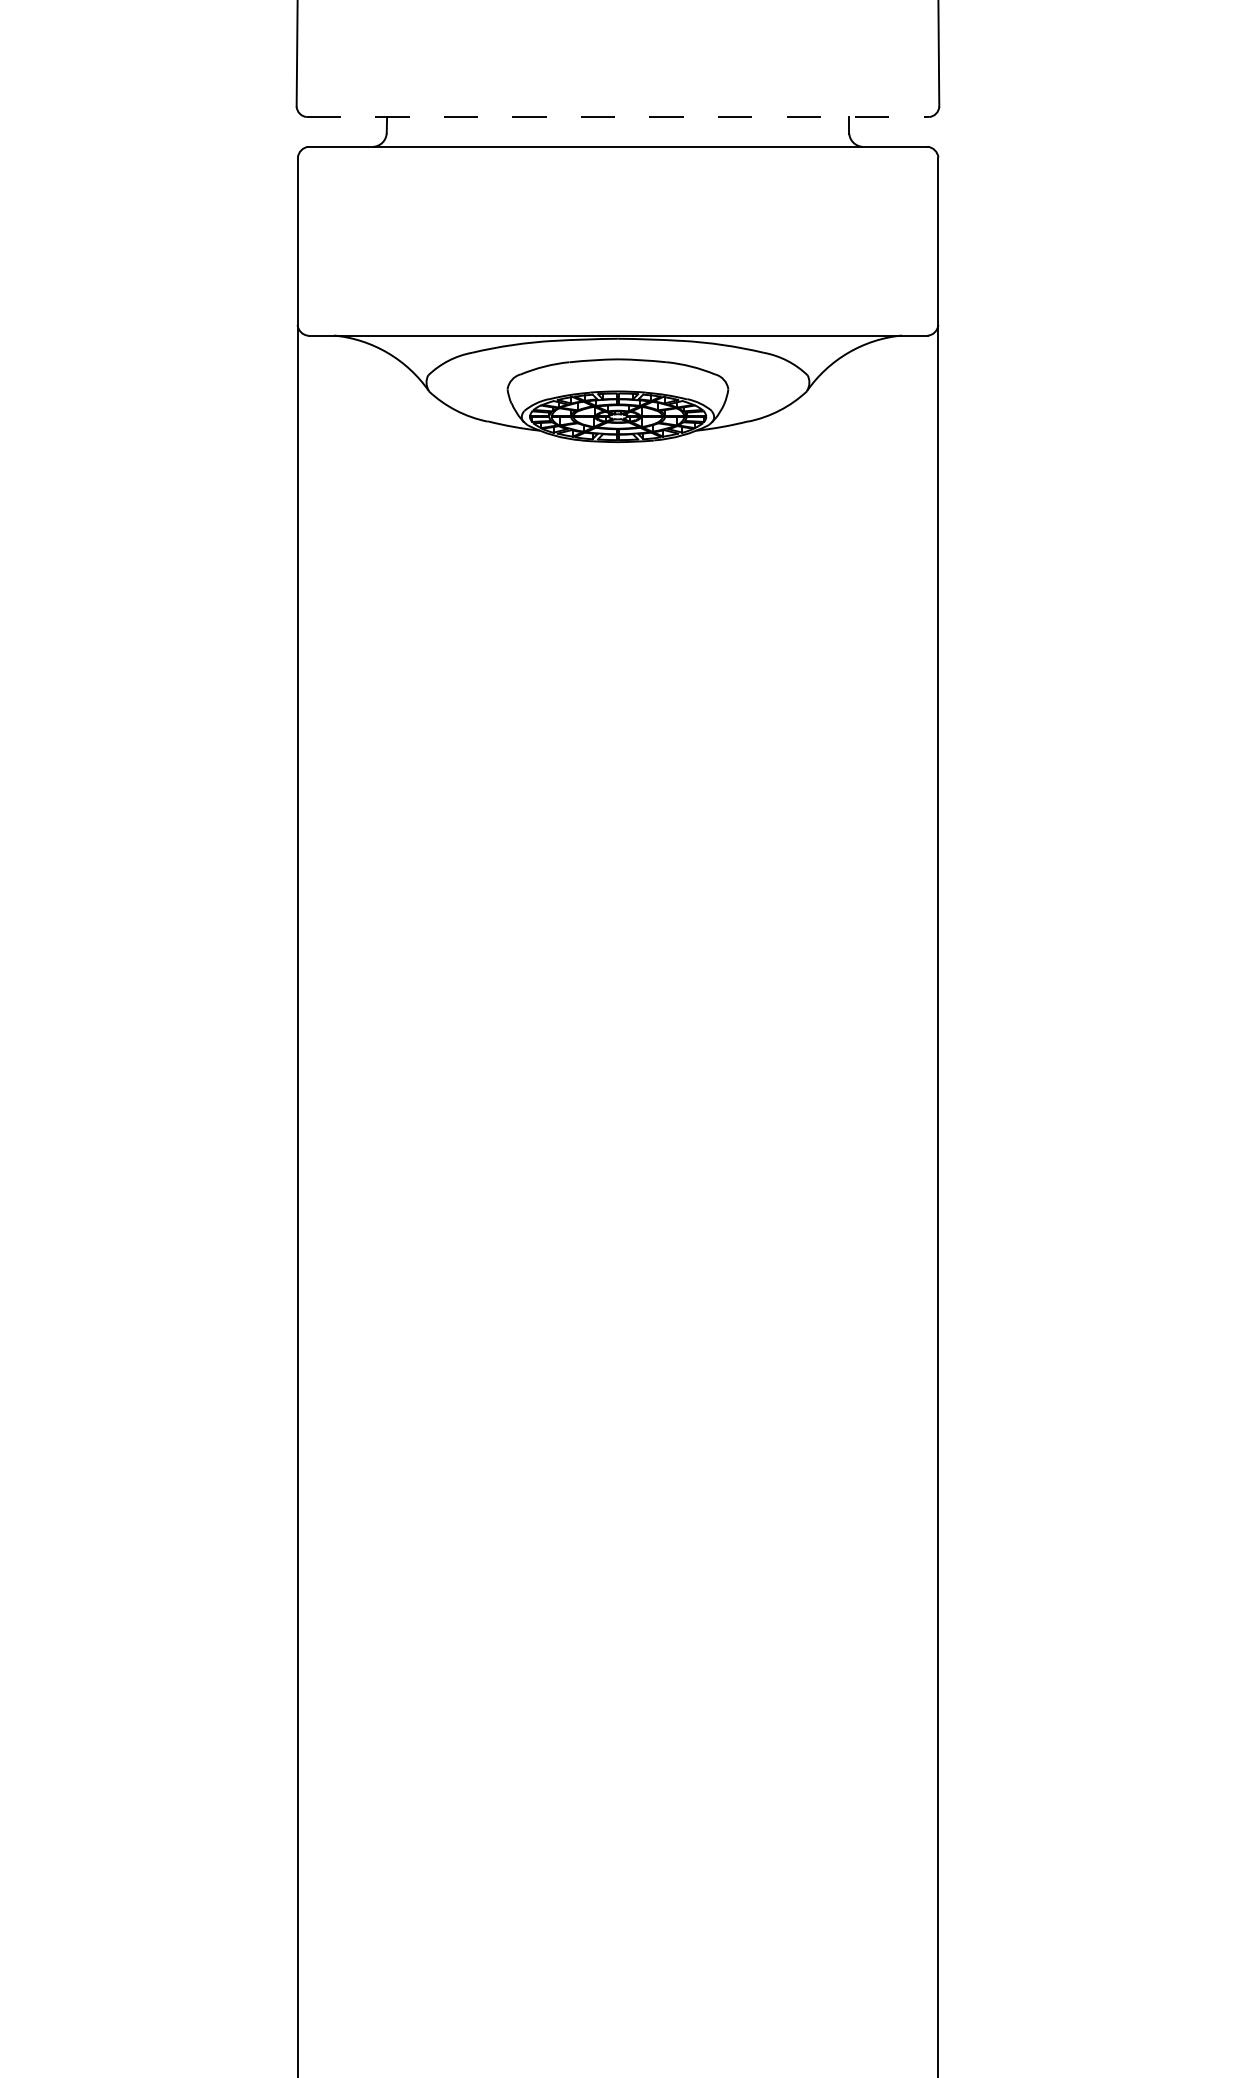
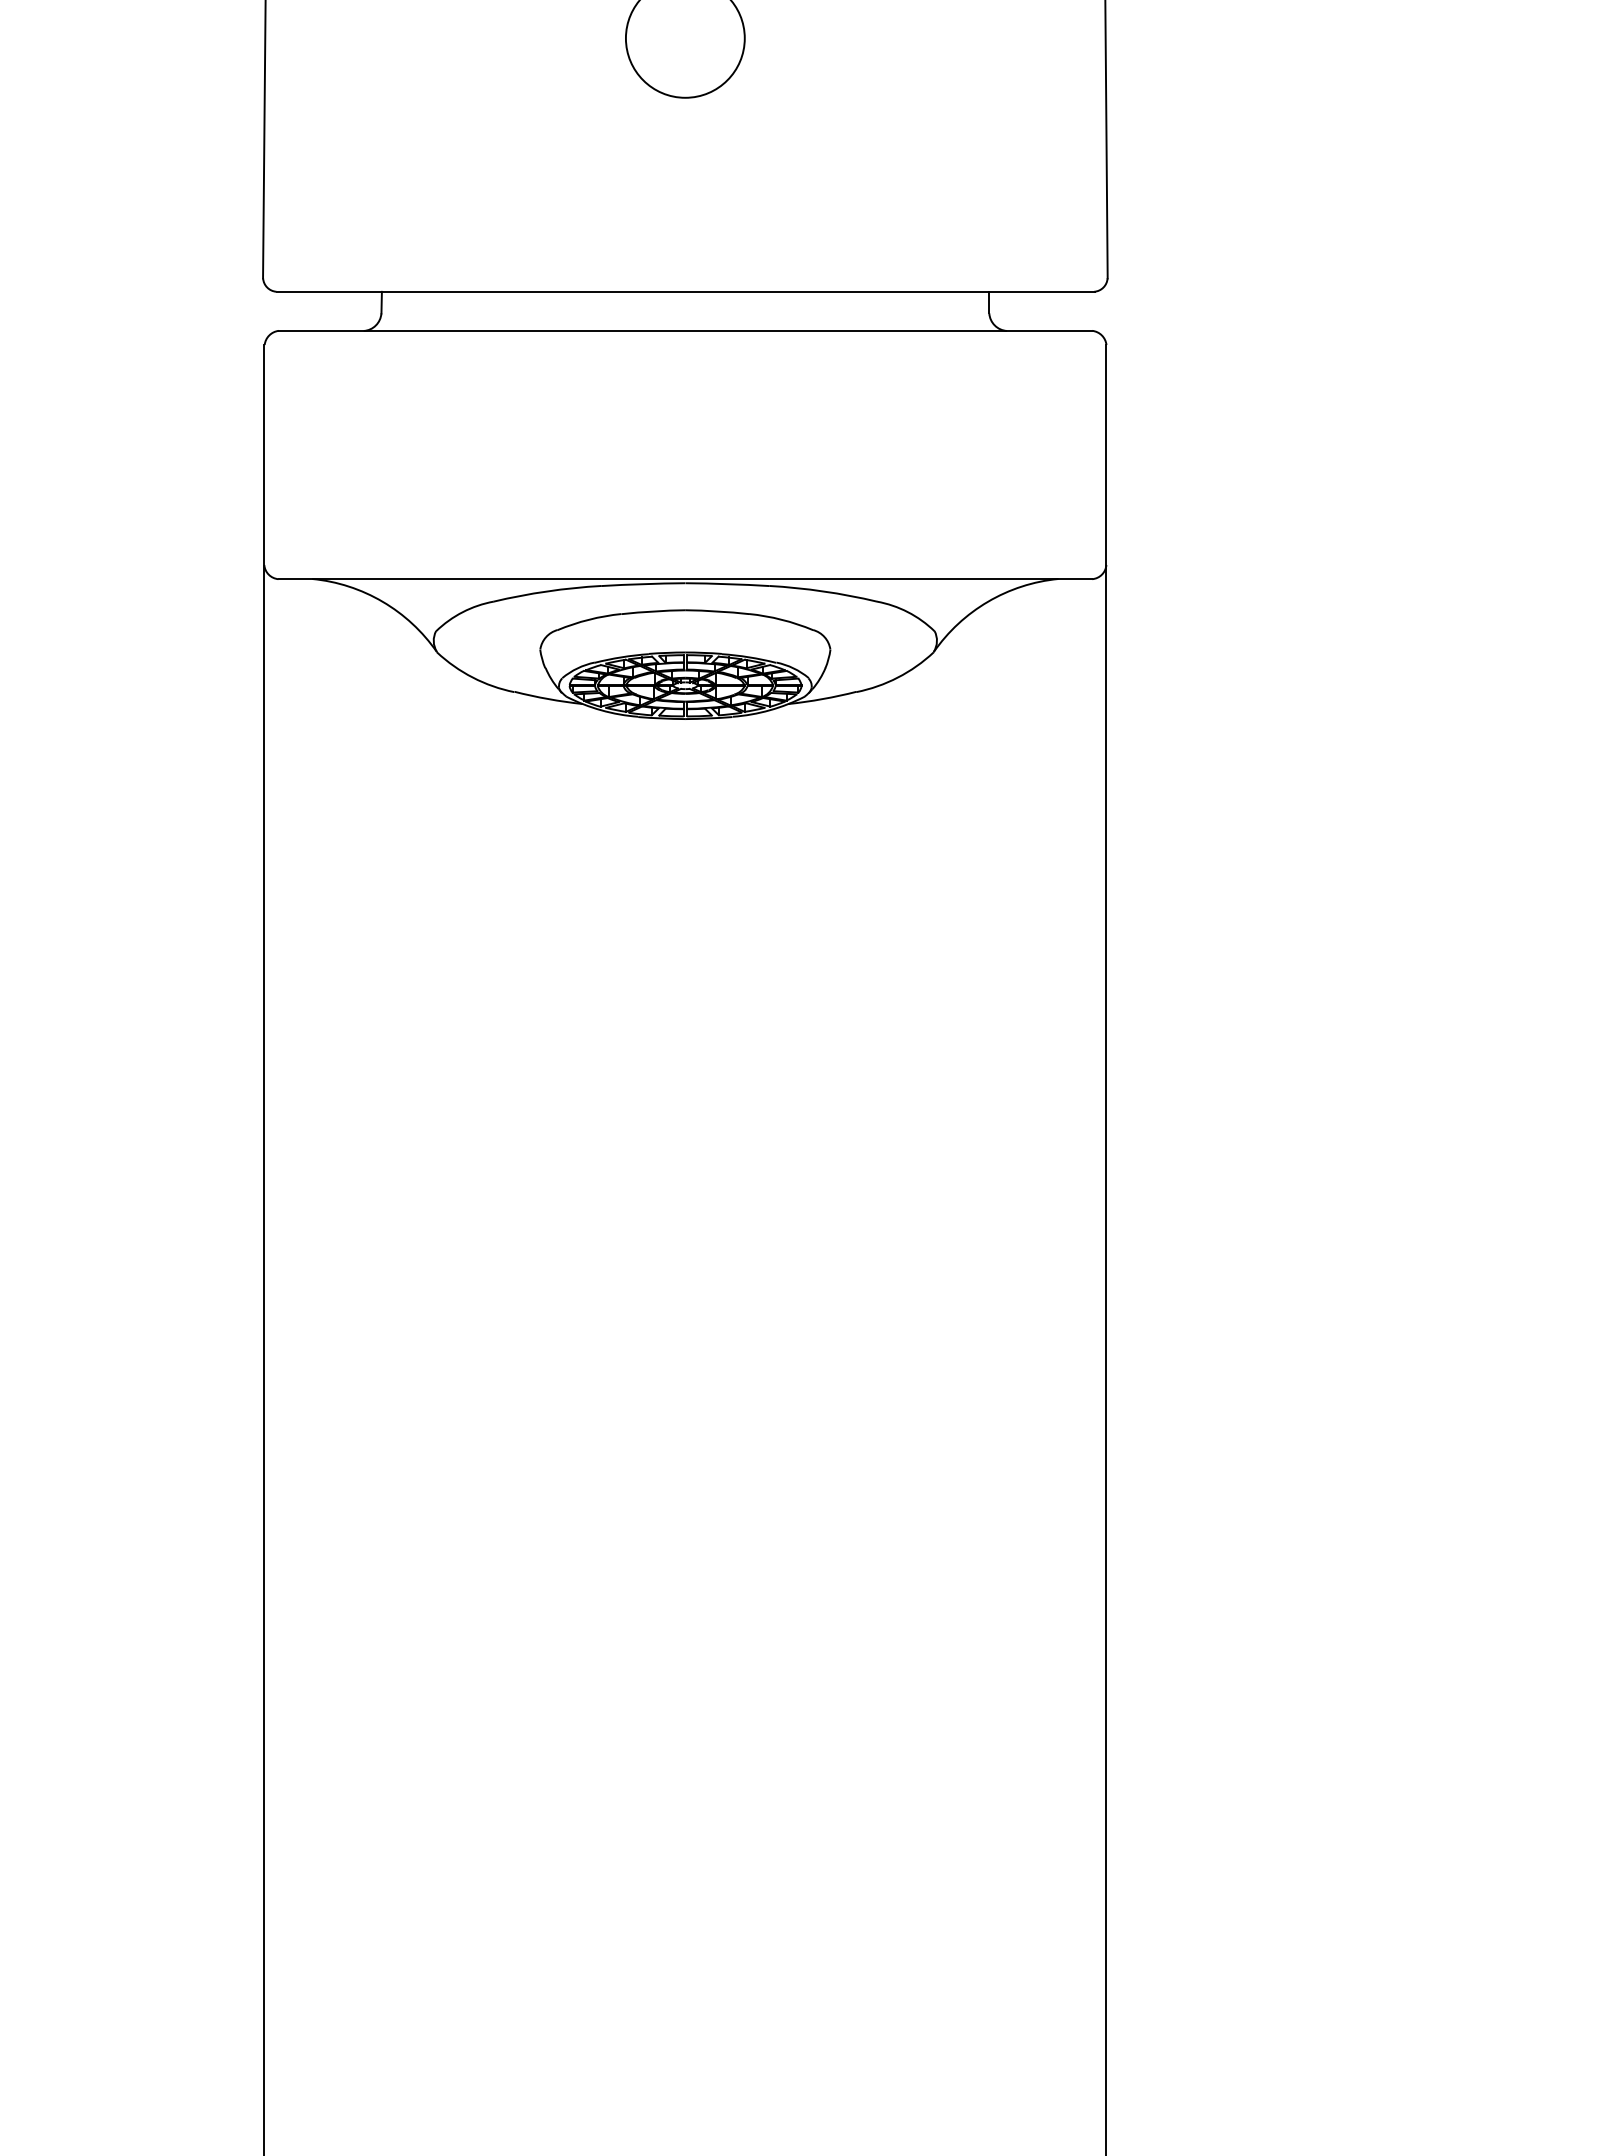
line: (618, 117) -> (686, 292), dashed -> solid

